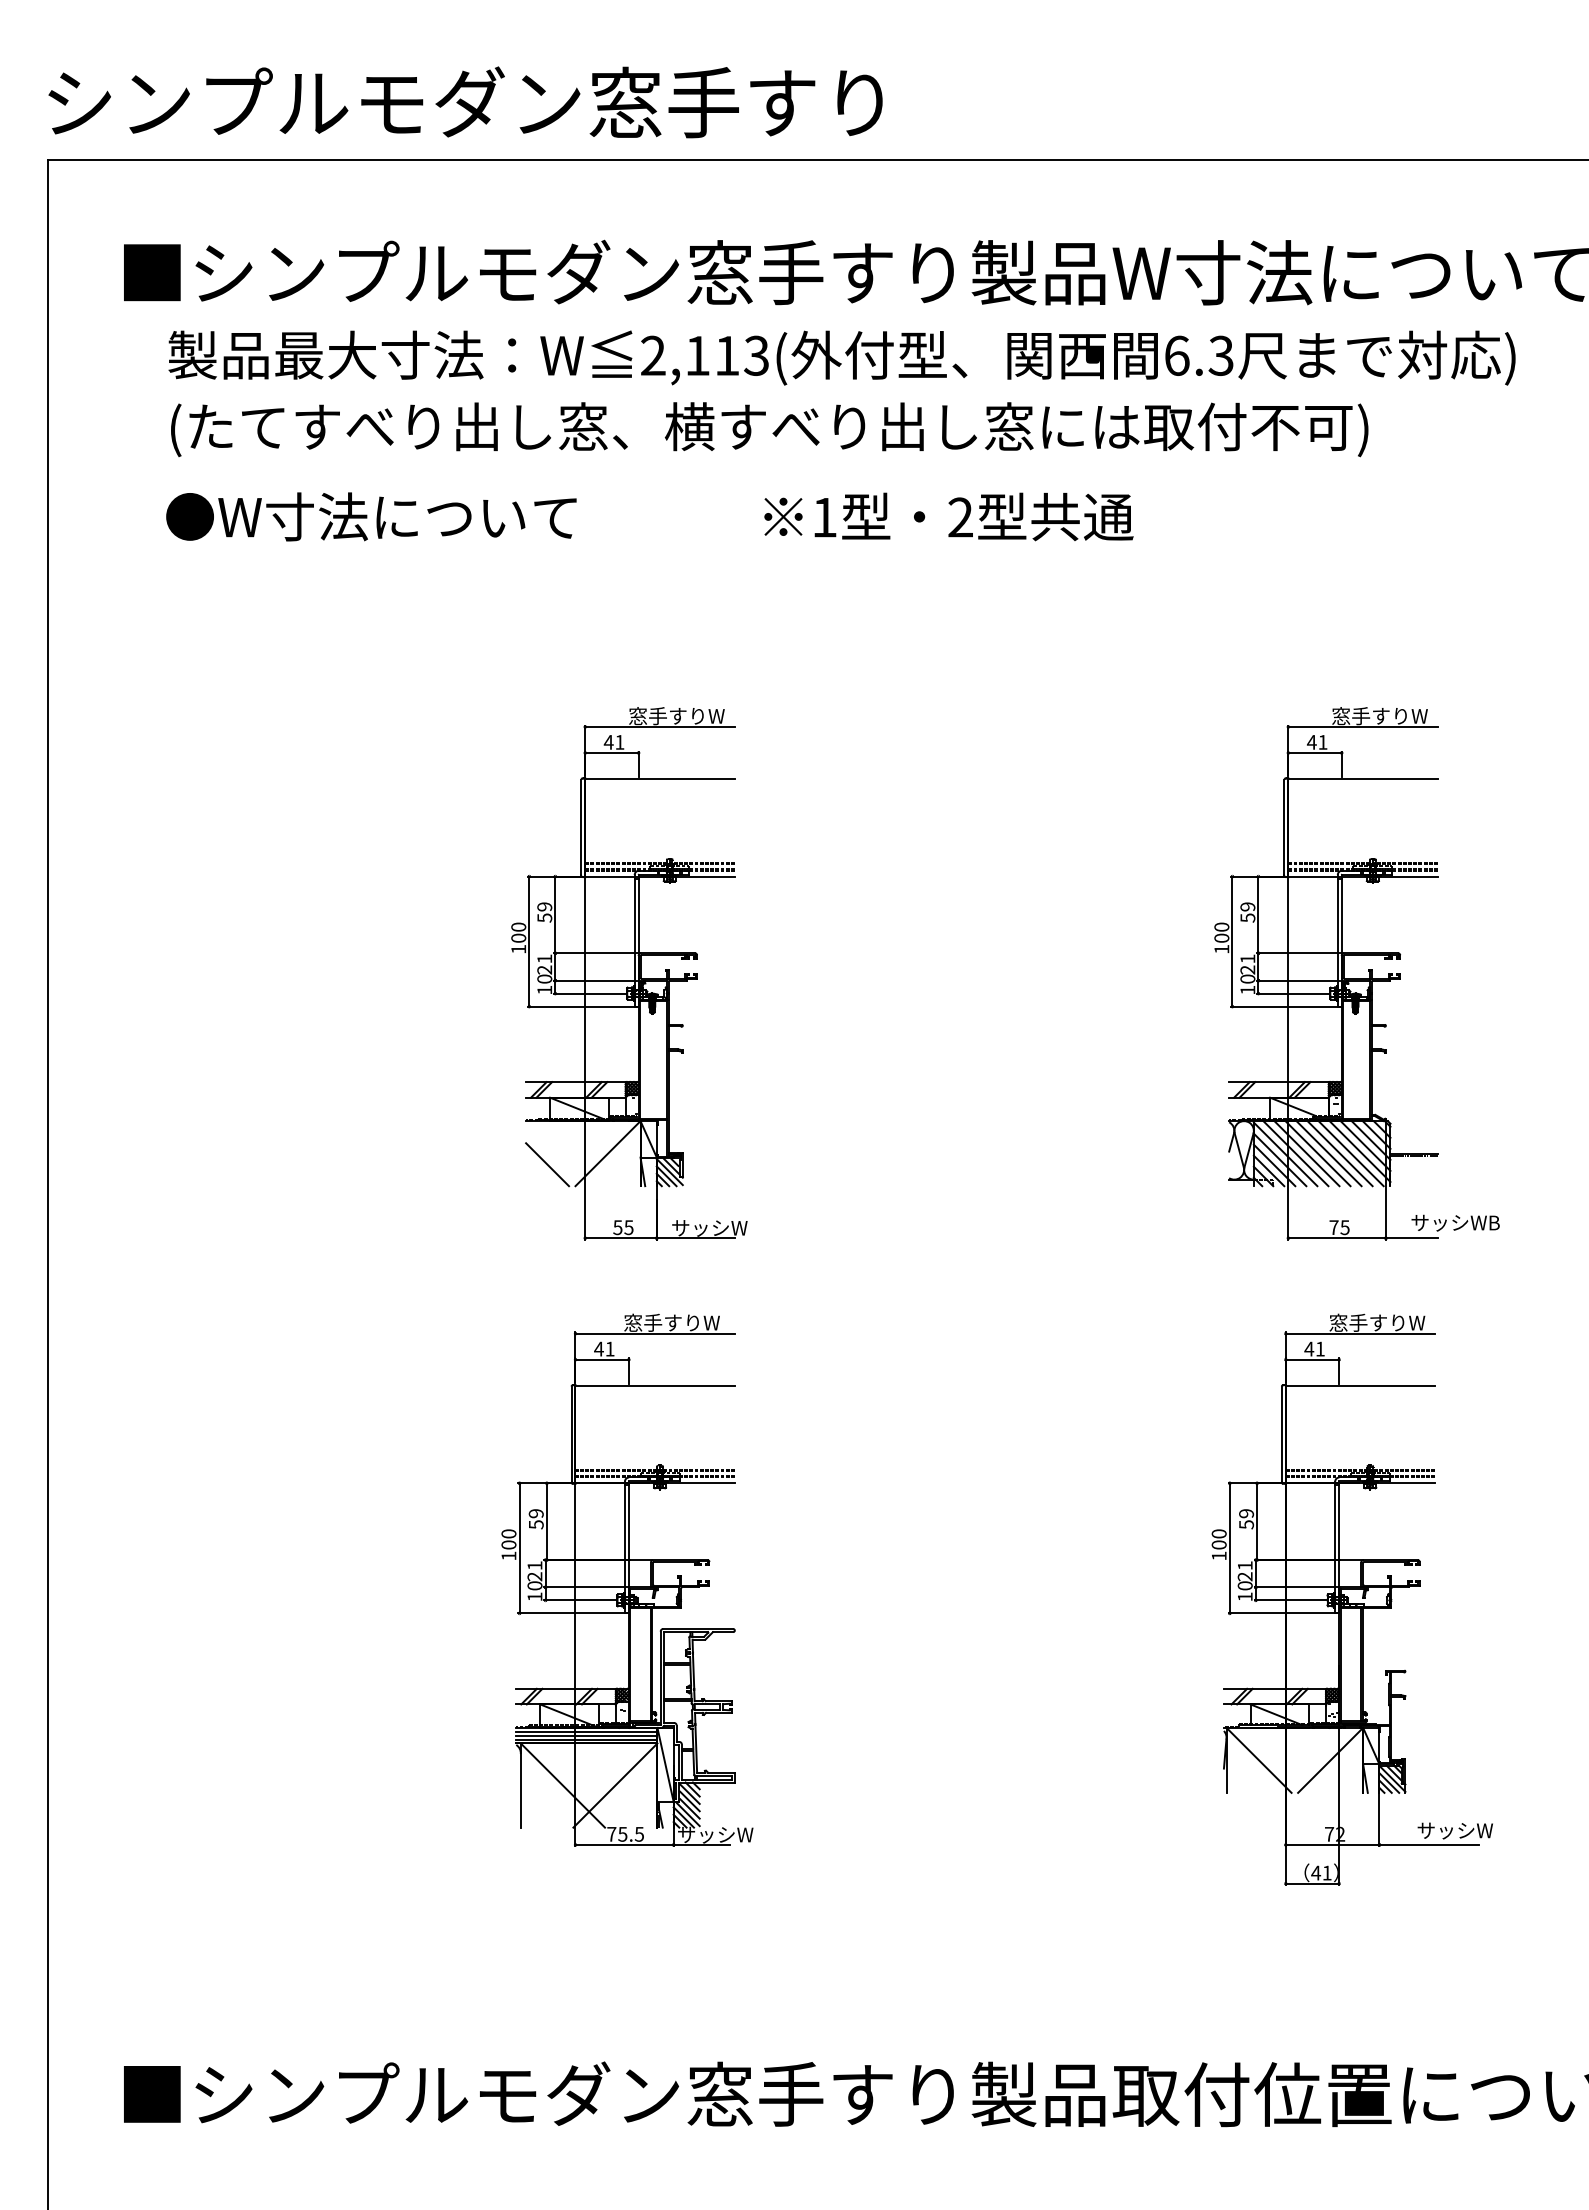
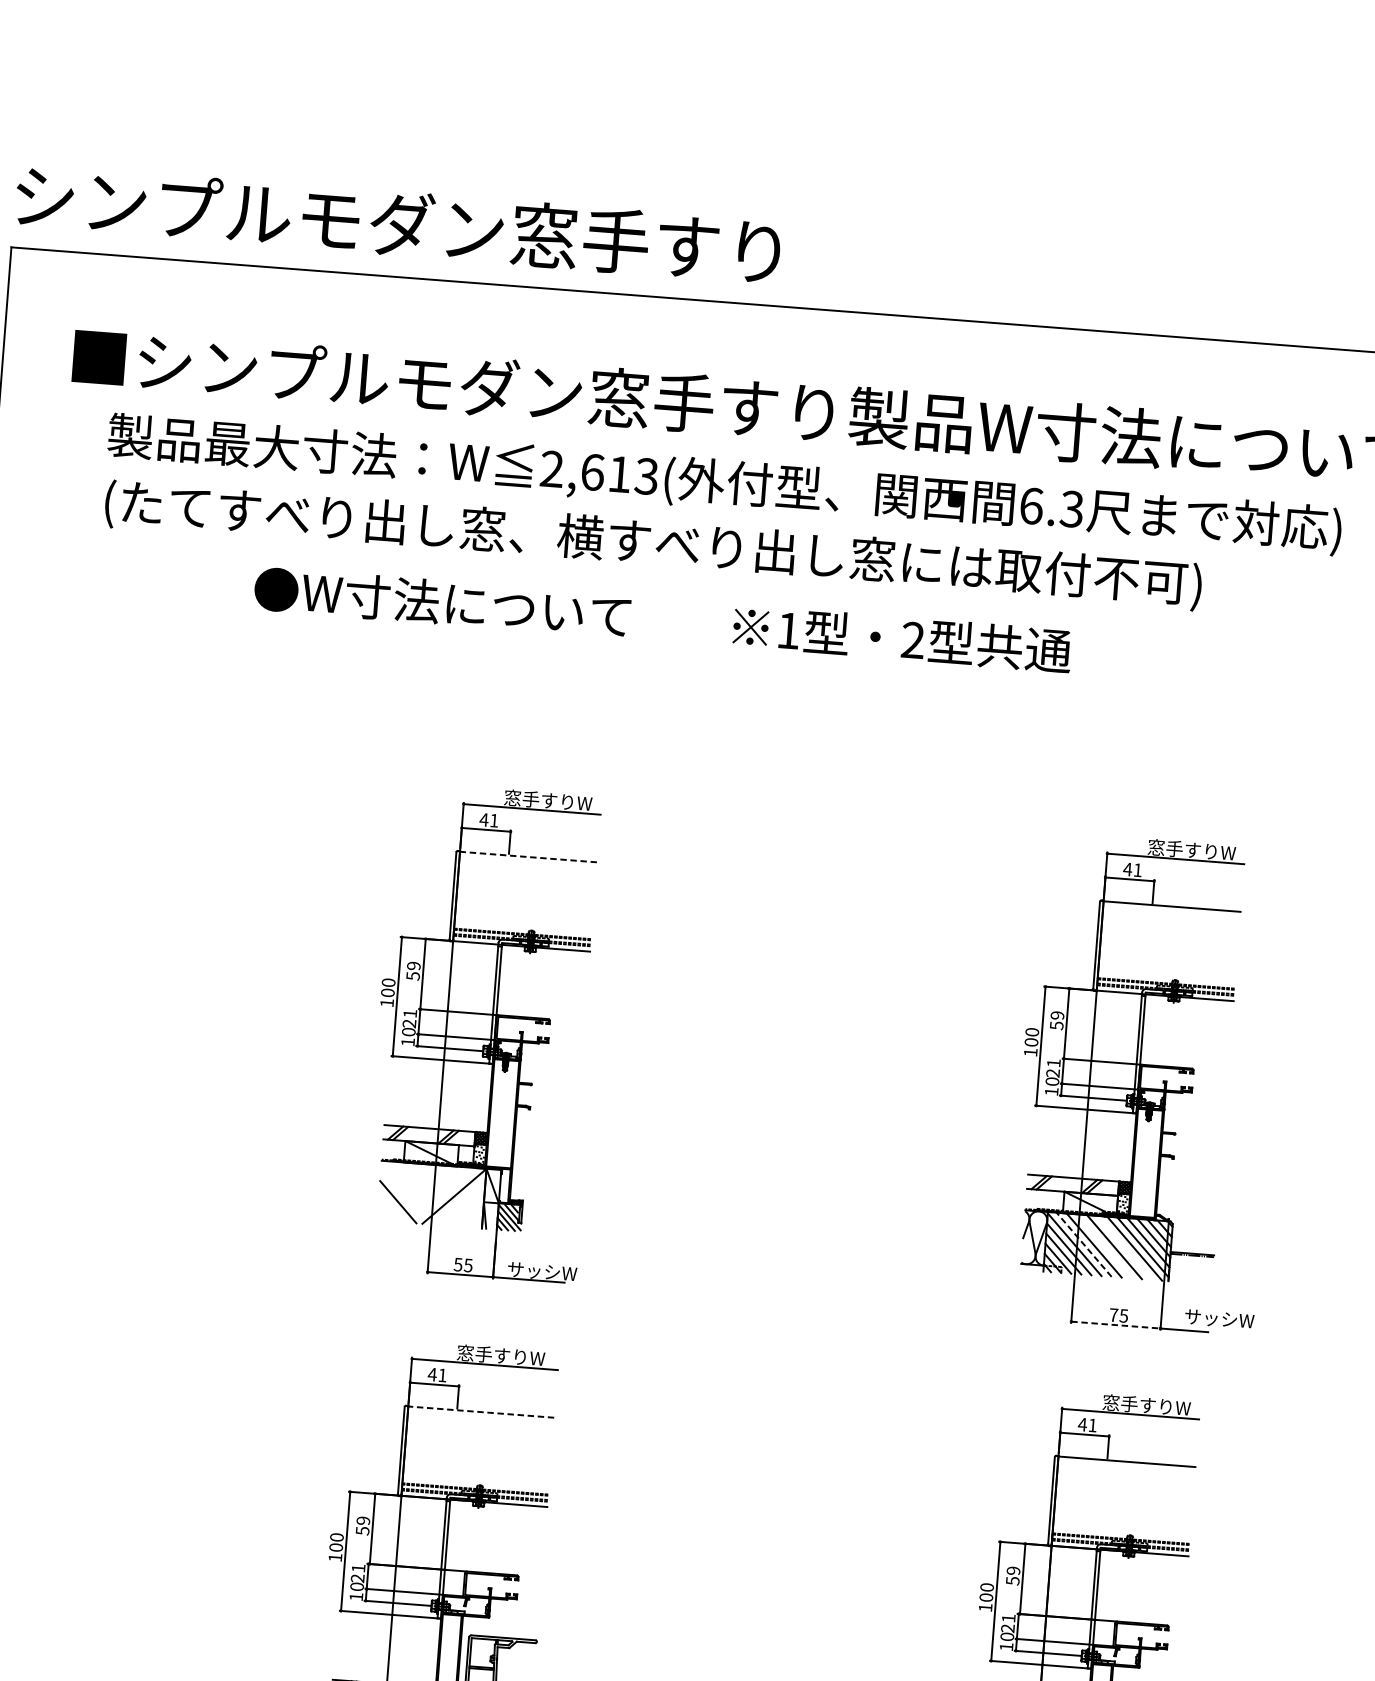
text: (698, 355) -> (593, 472), 2,113( -> 2,613(
text: (371, 516) -> (442, 602), moved
text: (948, 516) -> (902, 638), moved
line: (660, 779) -> (528, 857), solid -> dashed
line: (1295, 1153) -> (1083, 1244), solid -> dashed
line: (1317, 1153) -> (1103, 1246), removed
line: (1339, 1153) -> (1124, 1247), removed
text: (1494, 1222) -> (1261, 1321), サッシWB -> サッシW
line: (1337, 1238) -> (1116, 1325), solid -> dashed
line: (655, 1385) -> (481, 1411), solid -> dashed

